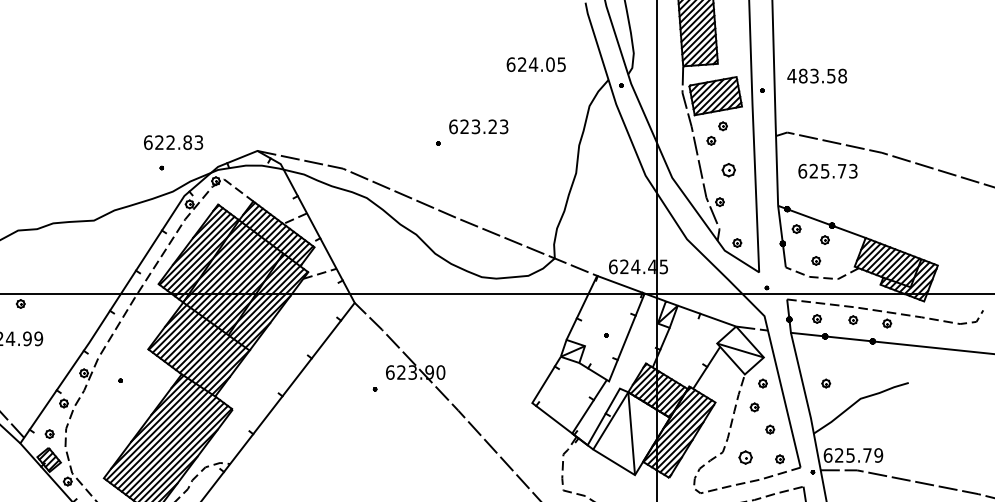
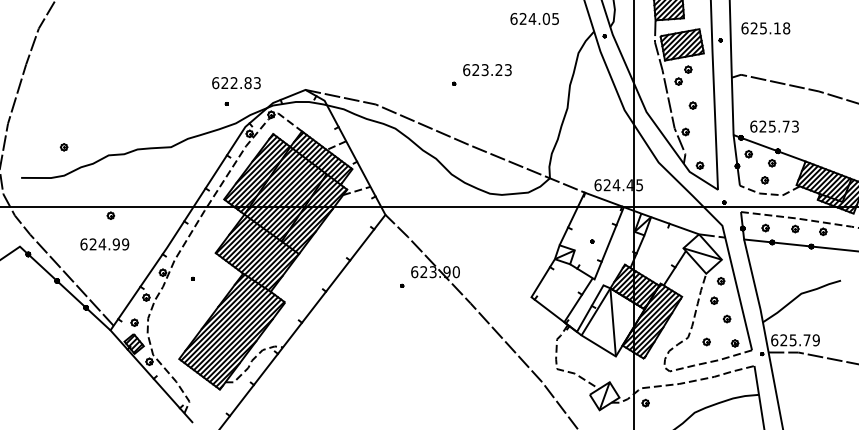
text: (810, 76) -> (760, 28), 483.58 -> 625.18
part: (728, 169) -> (692, 105), size x0.62
text: (827, 171) -> (774, 126), moved
part: (825, 383) -> (772, 281), removed
part: (745, 456) -> (706, 341), size x0.62

